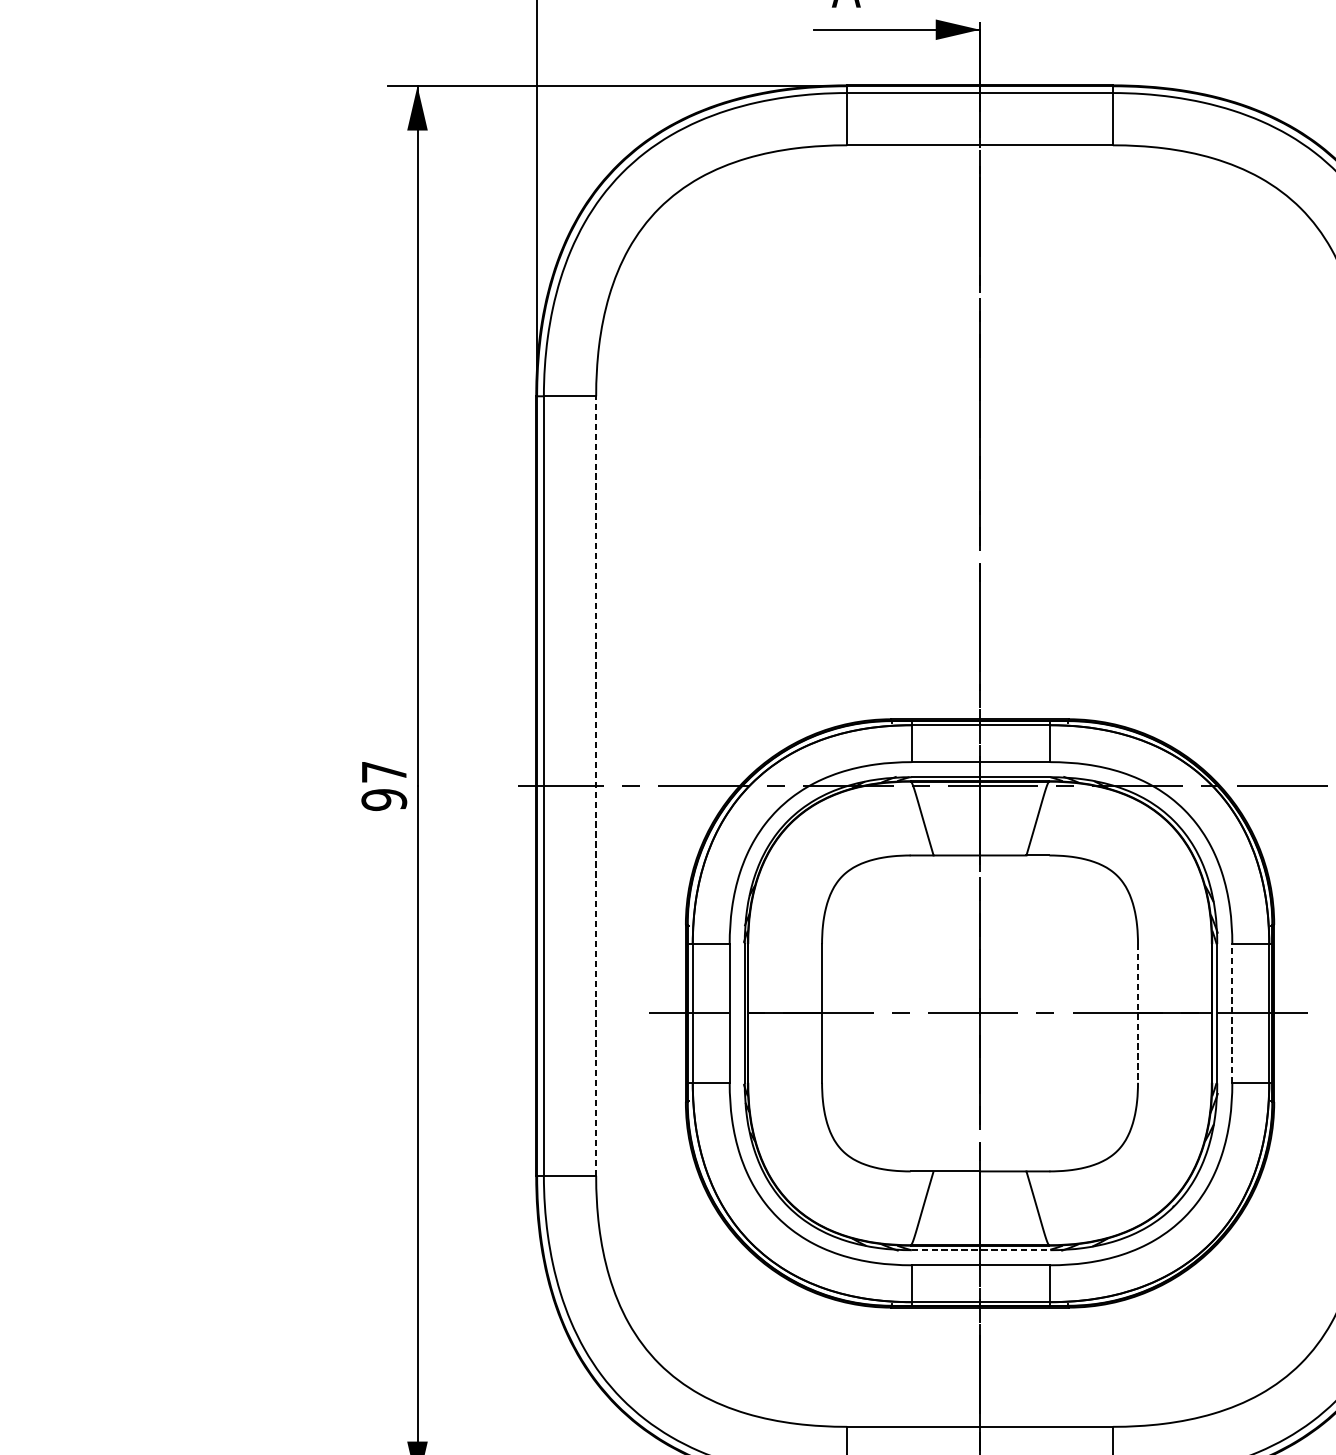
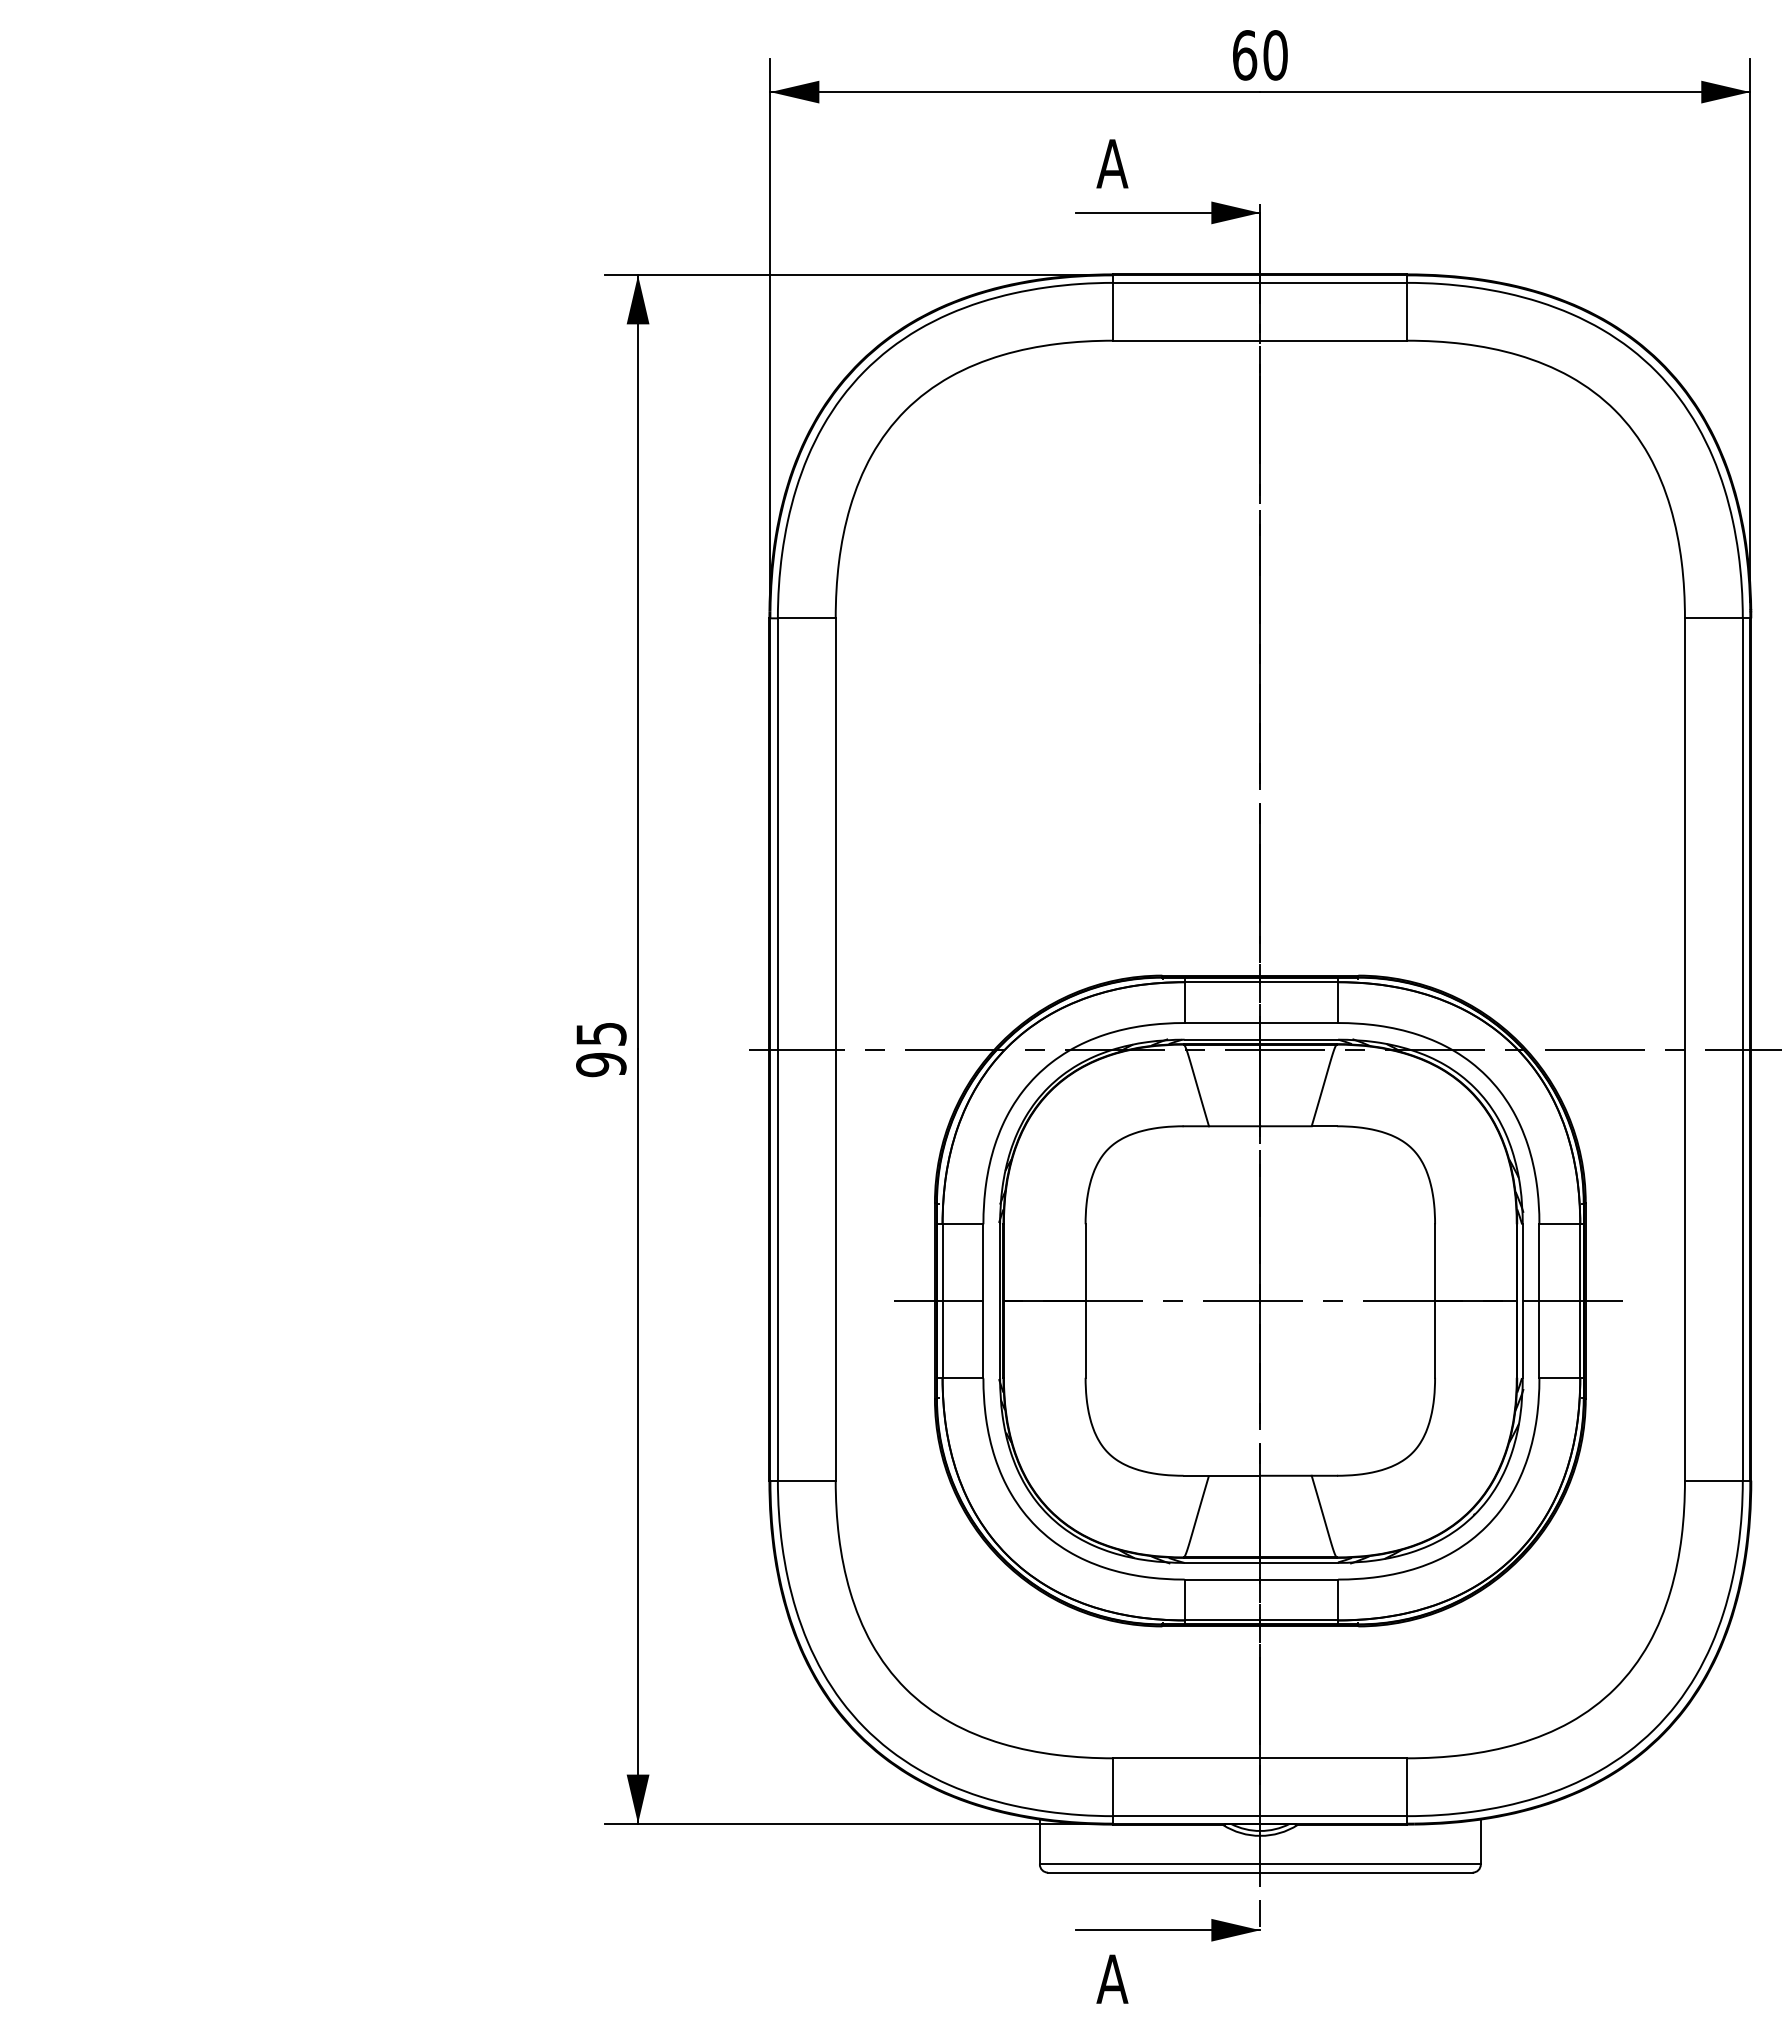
text: (384, 771) -> (601, 1033), 97 -> 95
line: (595, 786) -> (835, 1049), dashed -> solid
line: (1232, 1012) -> (1539, 1300), dashed -> solid
line: (1138, 1013) -> (1435, 1301), dashed -> solid
line: (981, 1249) -> (1261, 1562), dashed -> solid

